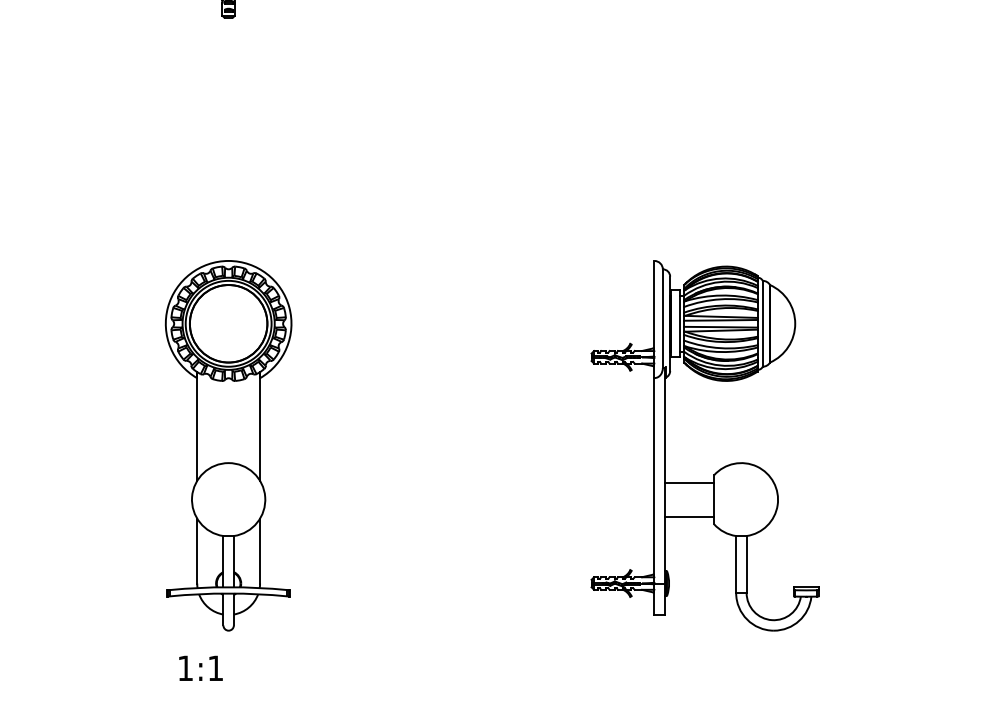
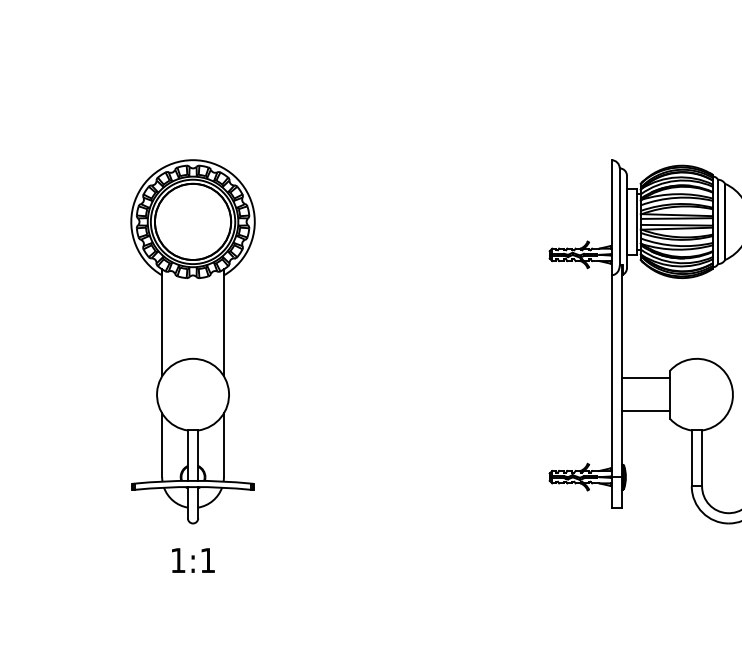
text: (200, 667) -> (192, 559), moved

